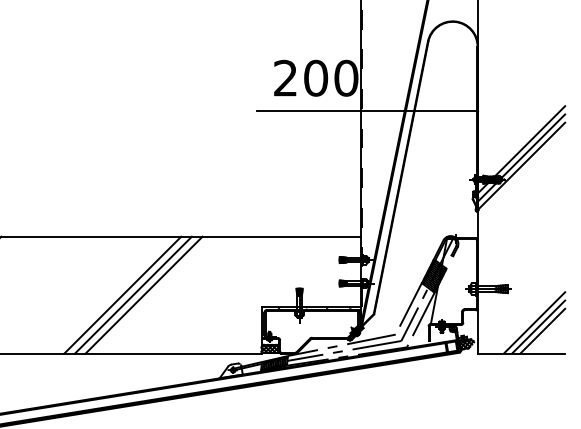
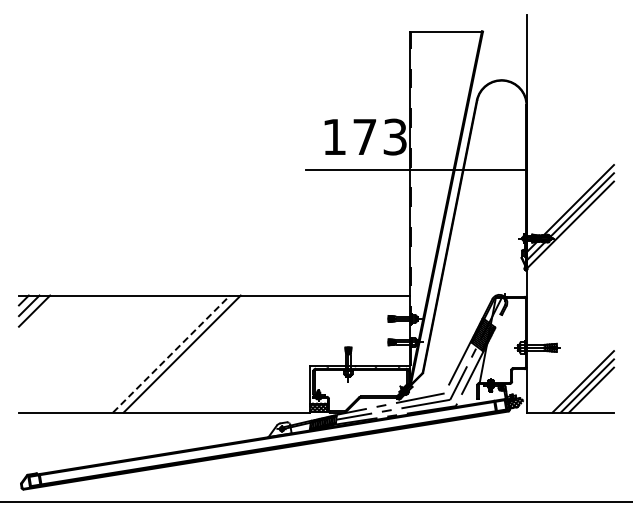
text: (316, 77) -> (365, 136), 200 -> 173
line: (143, 294) -> (192, 353), removed
line: (122, 295) -> (171, 354), solid -> dashed

